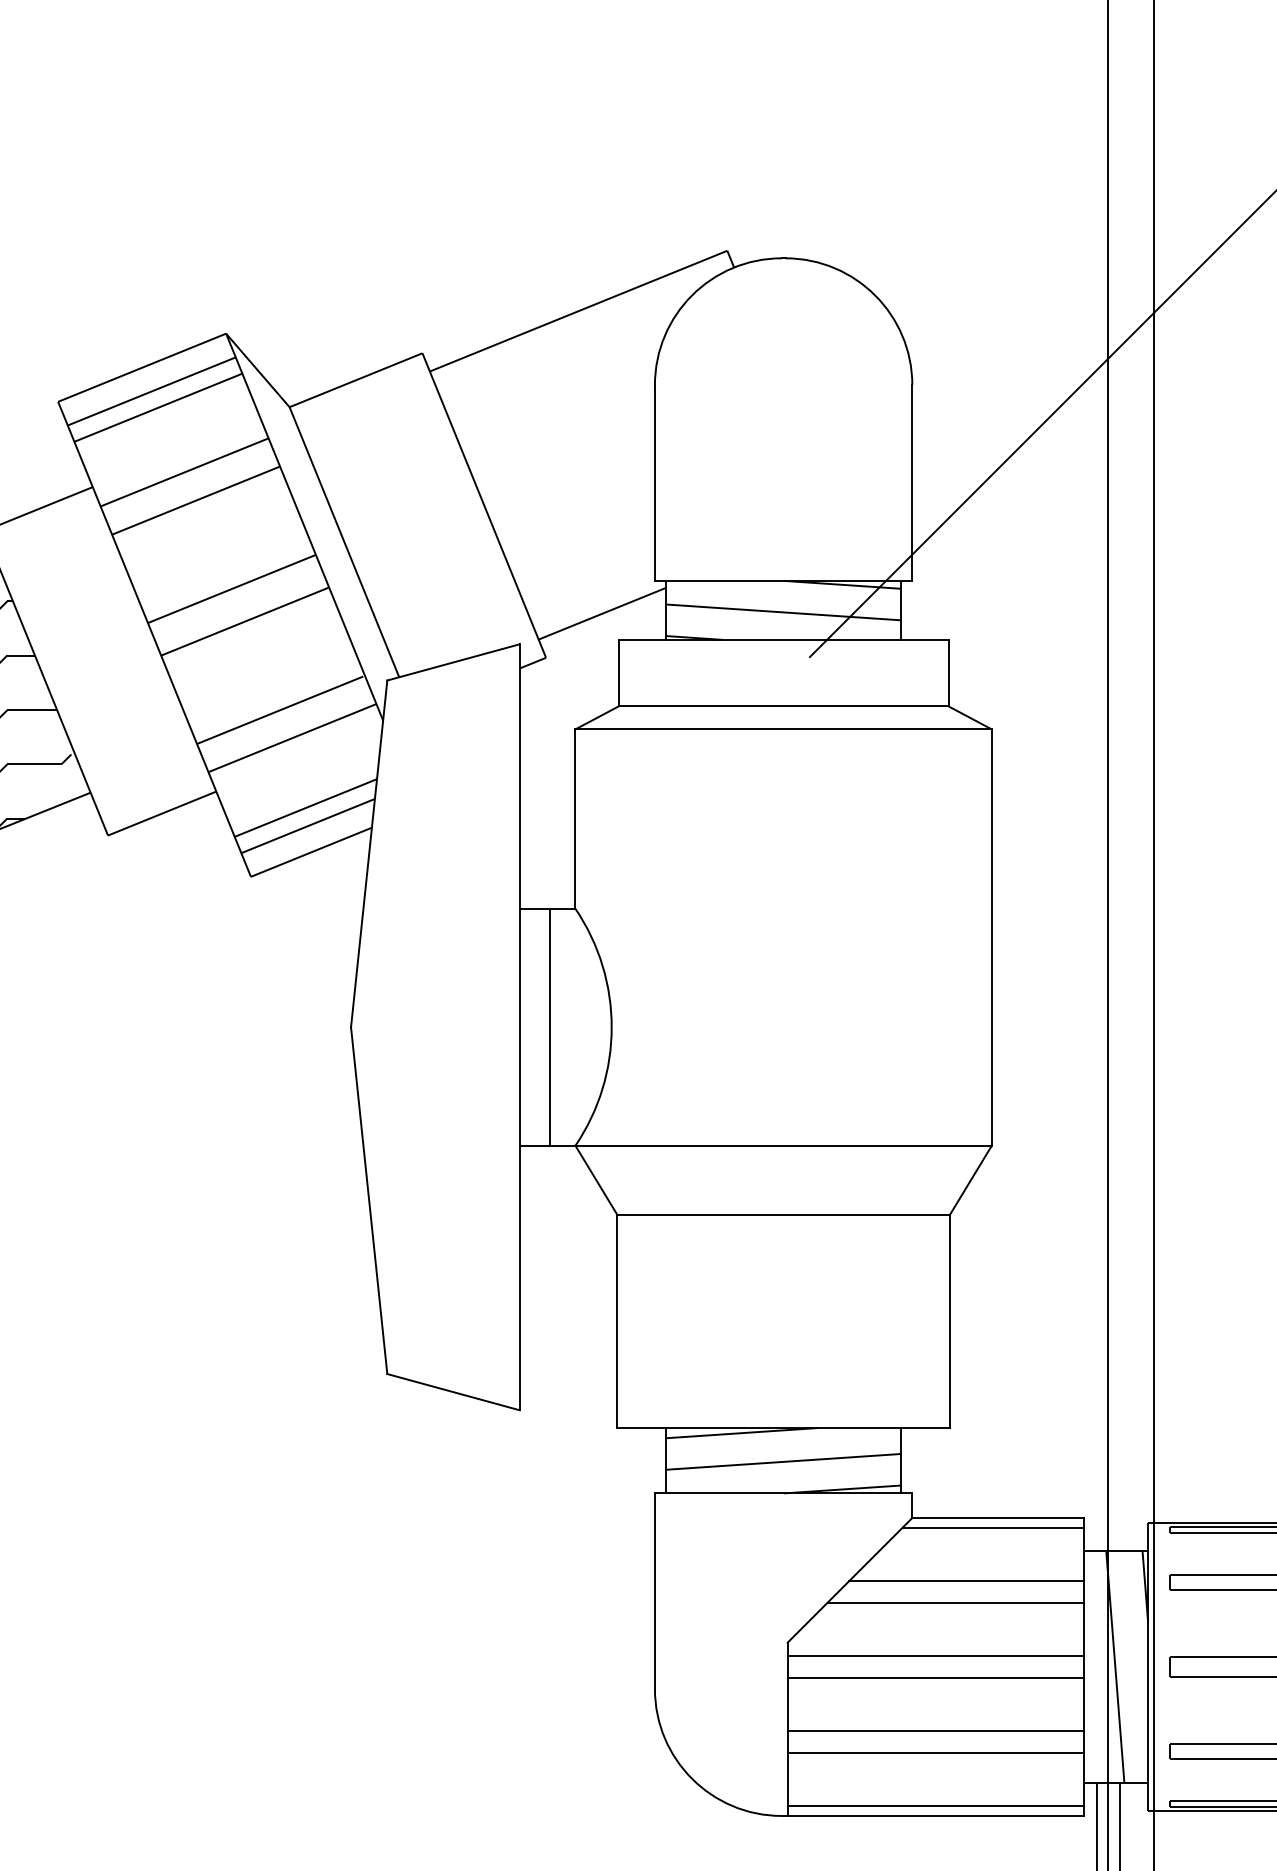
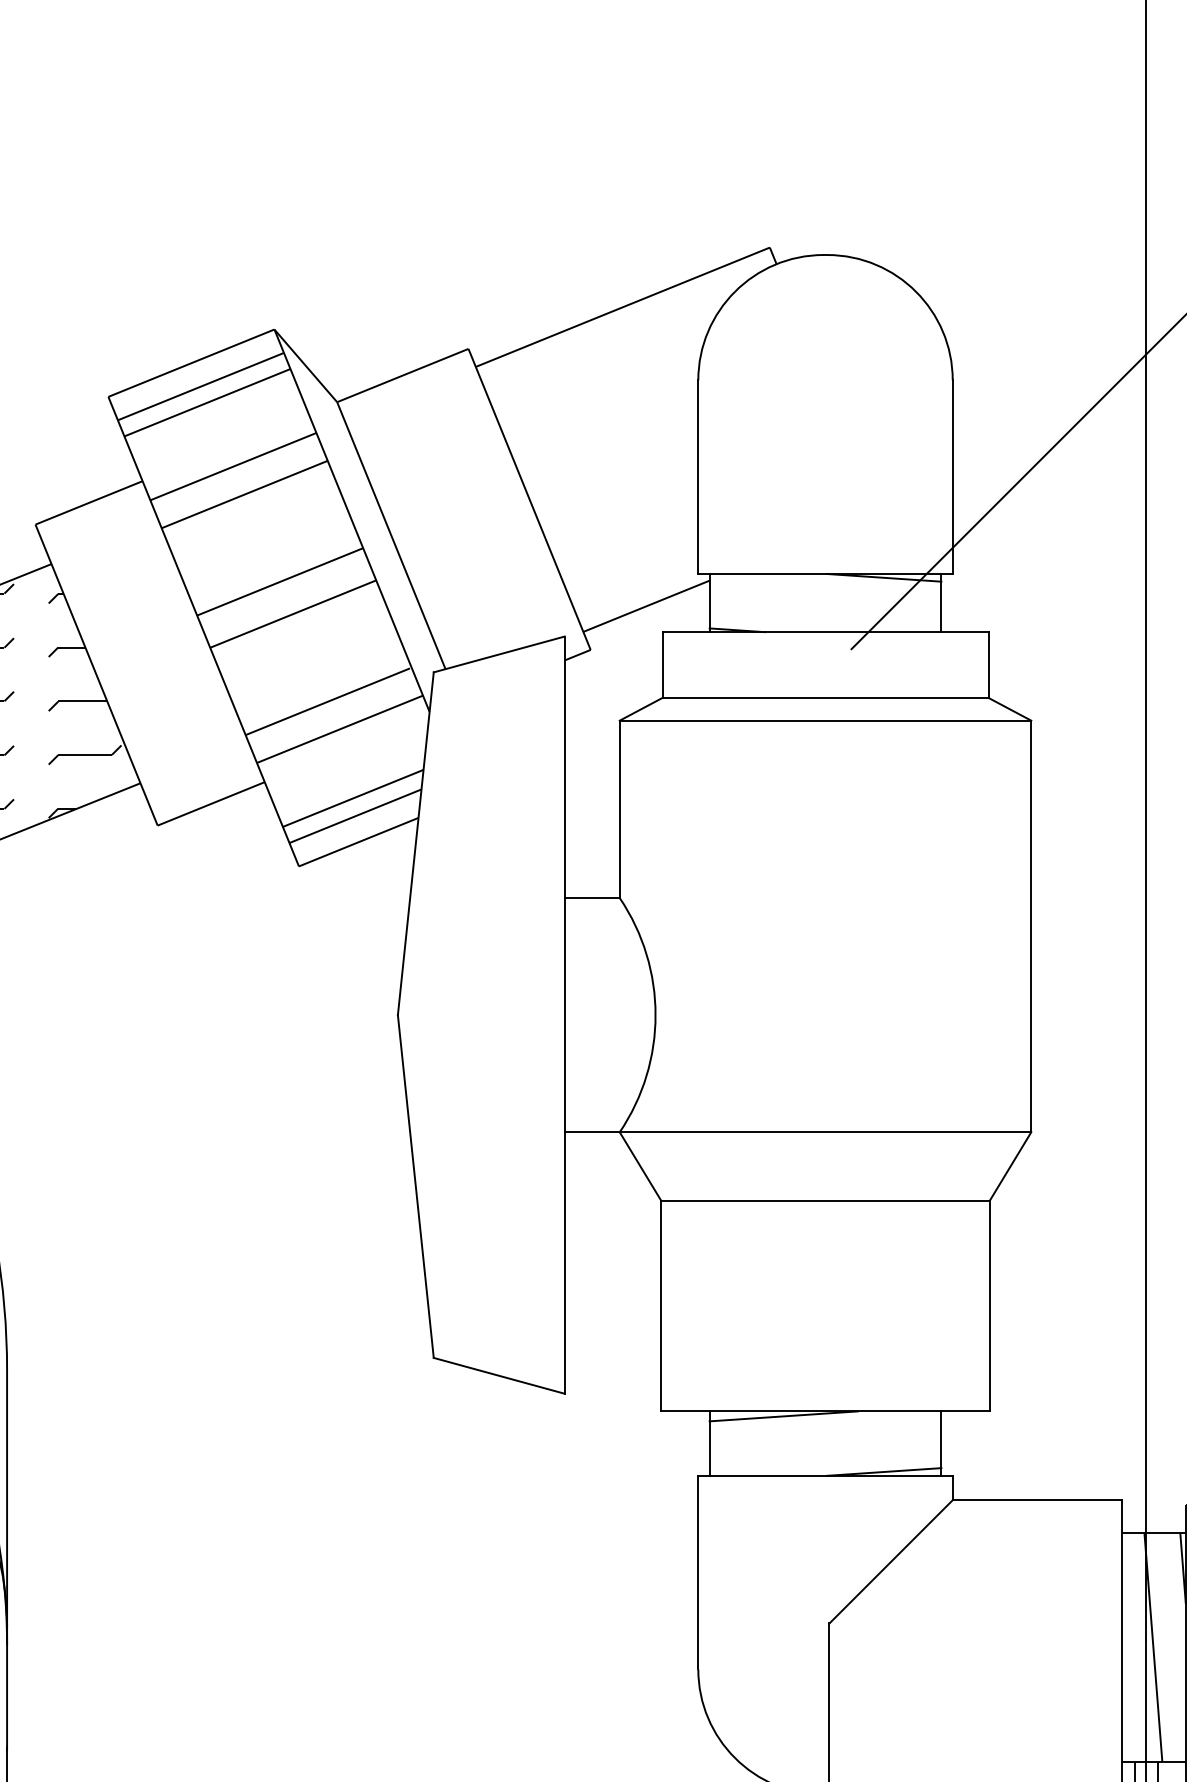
line: (783, 612) -> (825, 605), removed
line: (549, 1026) -> (594, 1014), removed
line: (783, 1461) -> (825, 1444), removed
line: (992, 1527) -> (1031, 1509), removed
line: (966, 1581) -> (1006, 1562), removed
line: (955, 1602) -> (995, 1583), removed
line: (935, 1656) -> (975, 1637), removed
line: (935, 1677) -> (975, 1657), removed
line: (935, 1731) -> (975, 1711), removed
line: (935, 1752) -> (975, 1732), removed

